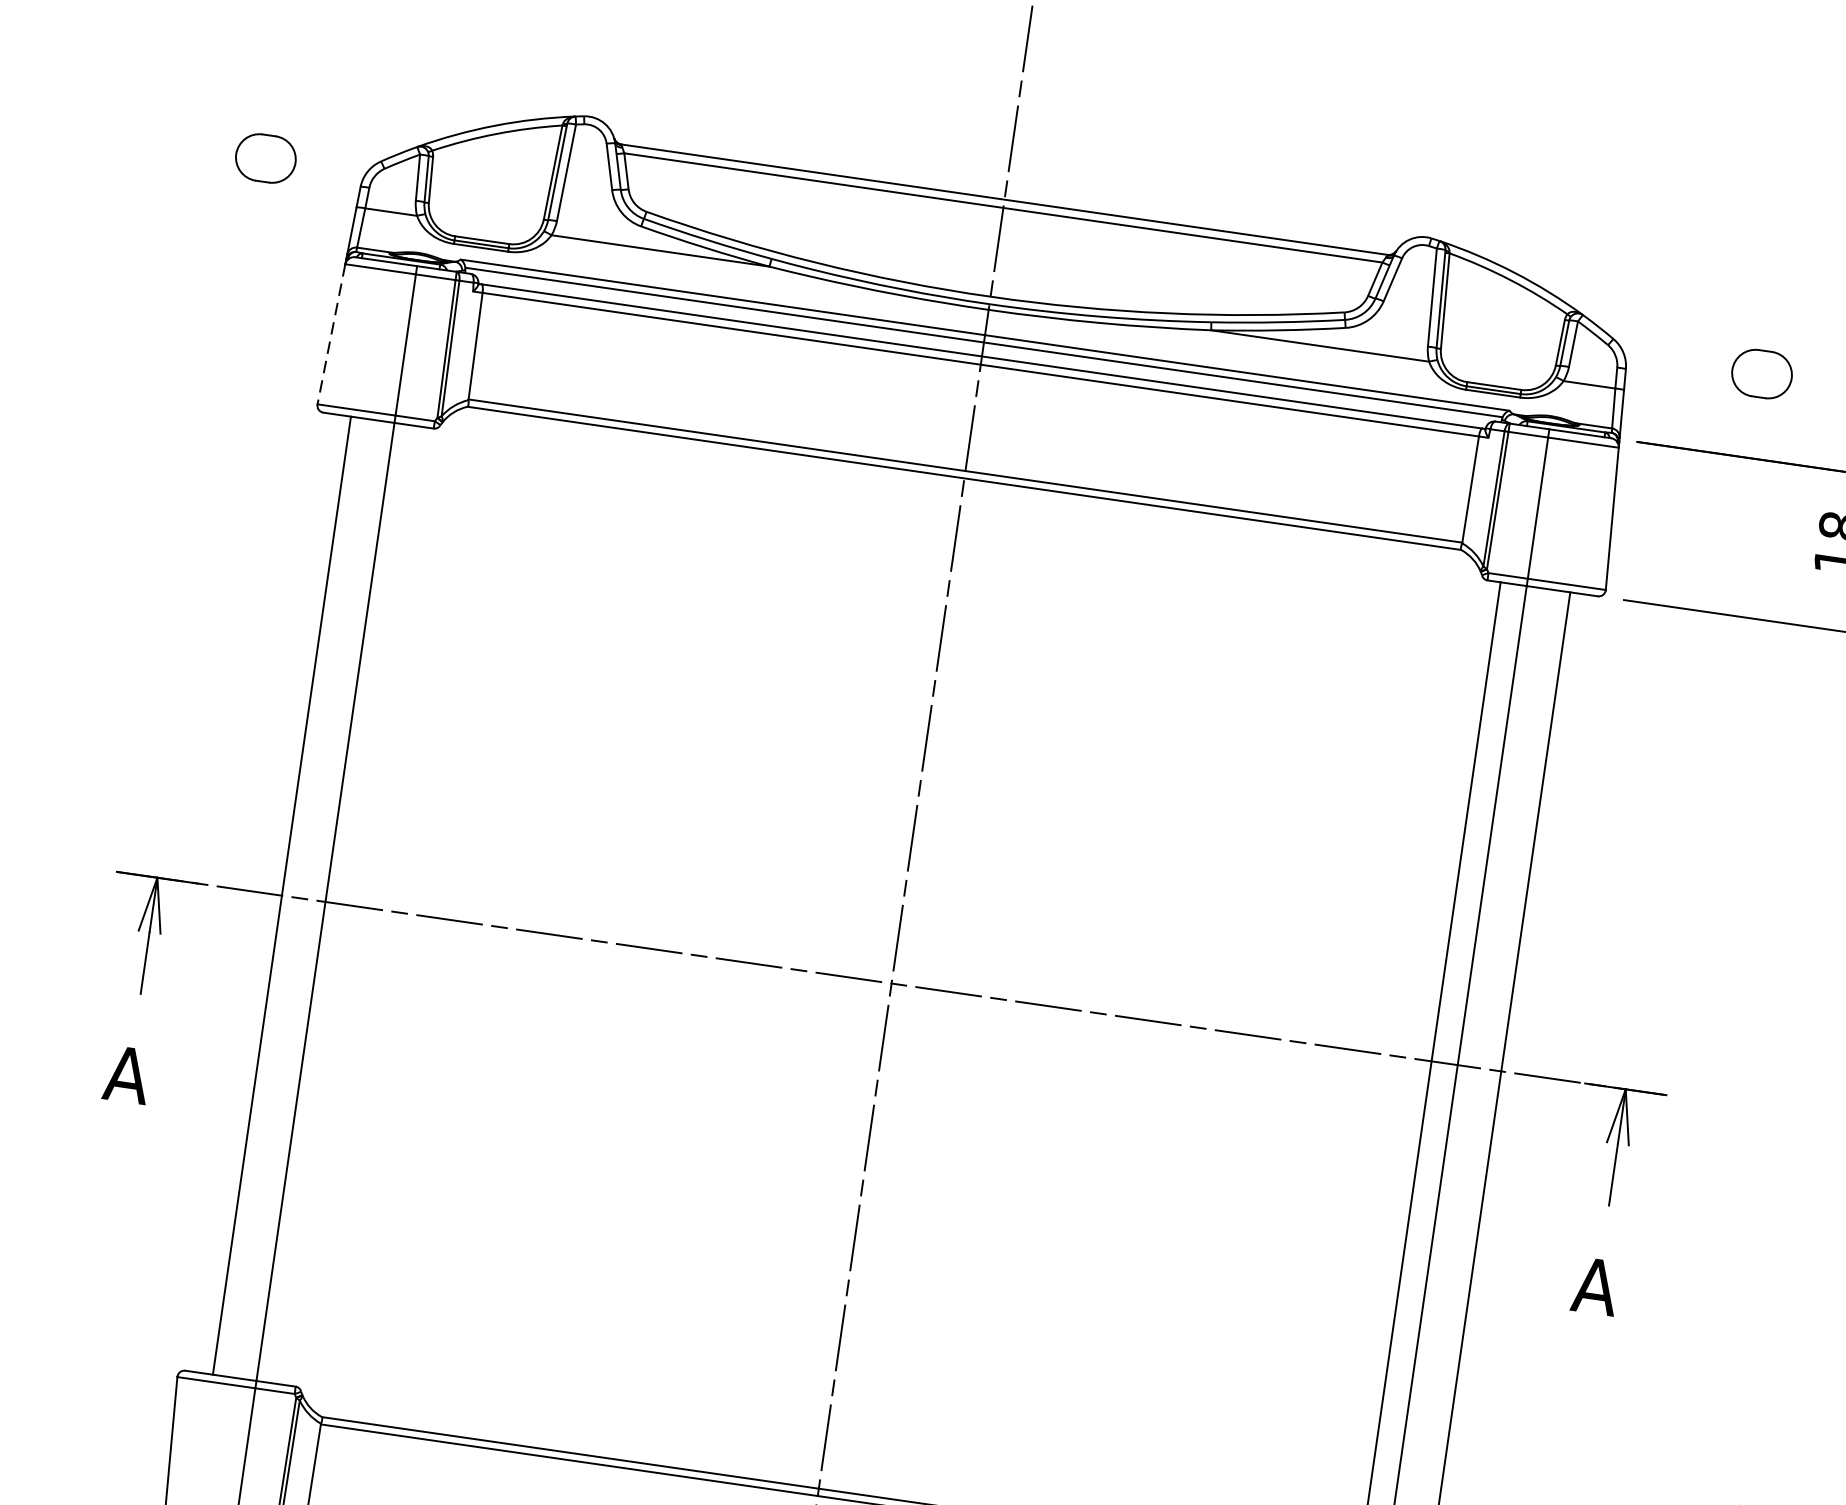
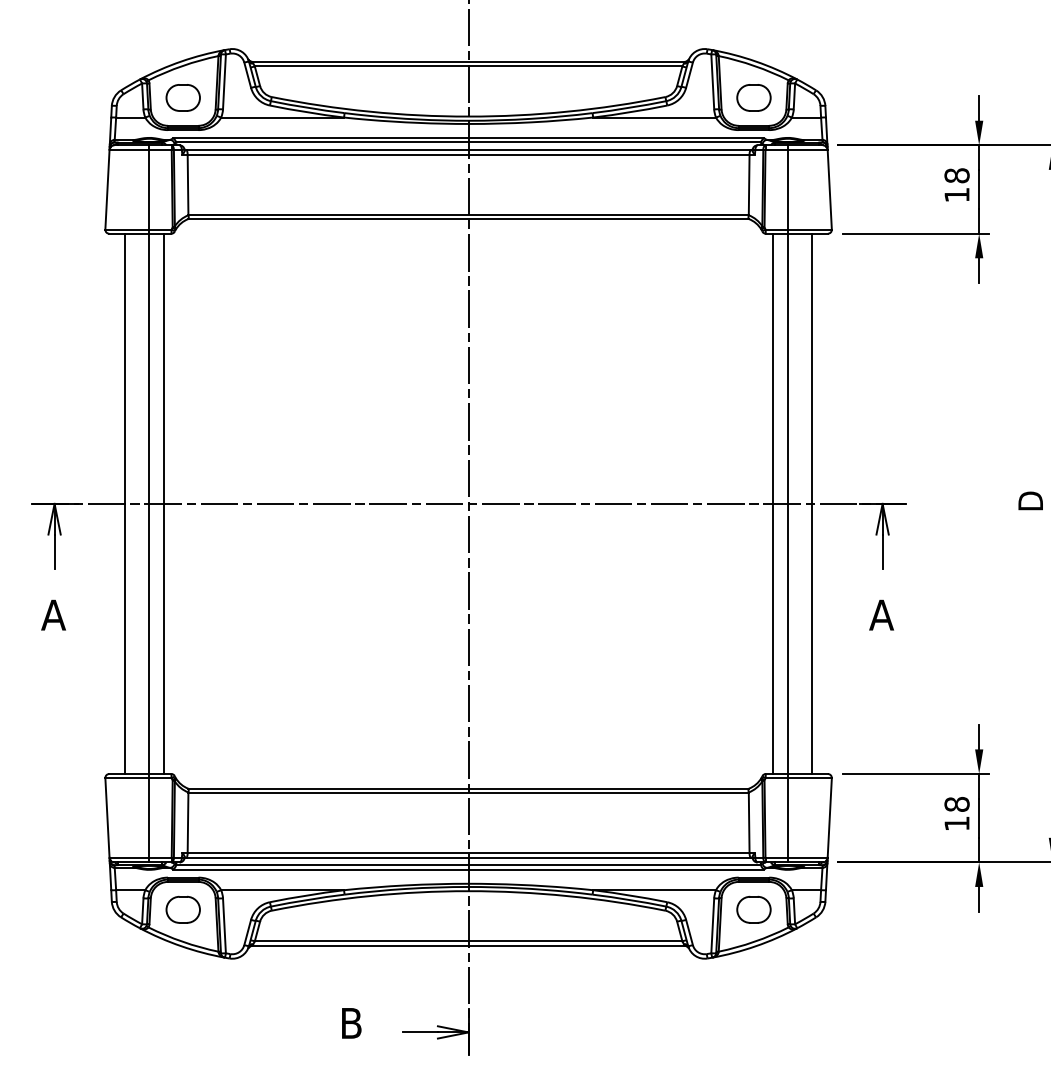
part: (264, 157) -> (182, 97), moved
line: (331, 333) -> (107, 189), dashed -> solid
part: (1761, 373) -> (753, 97), moved
line: (352, 905) -> (164, 503), added

